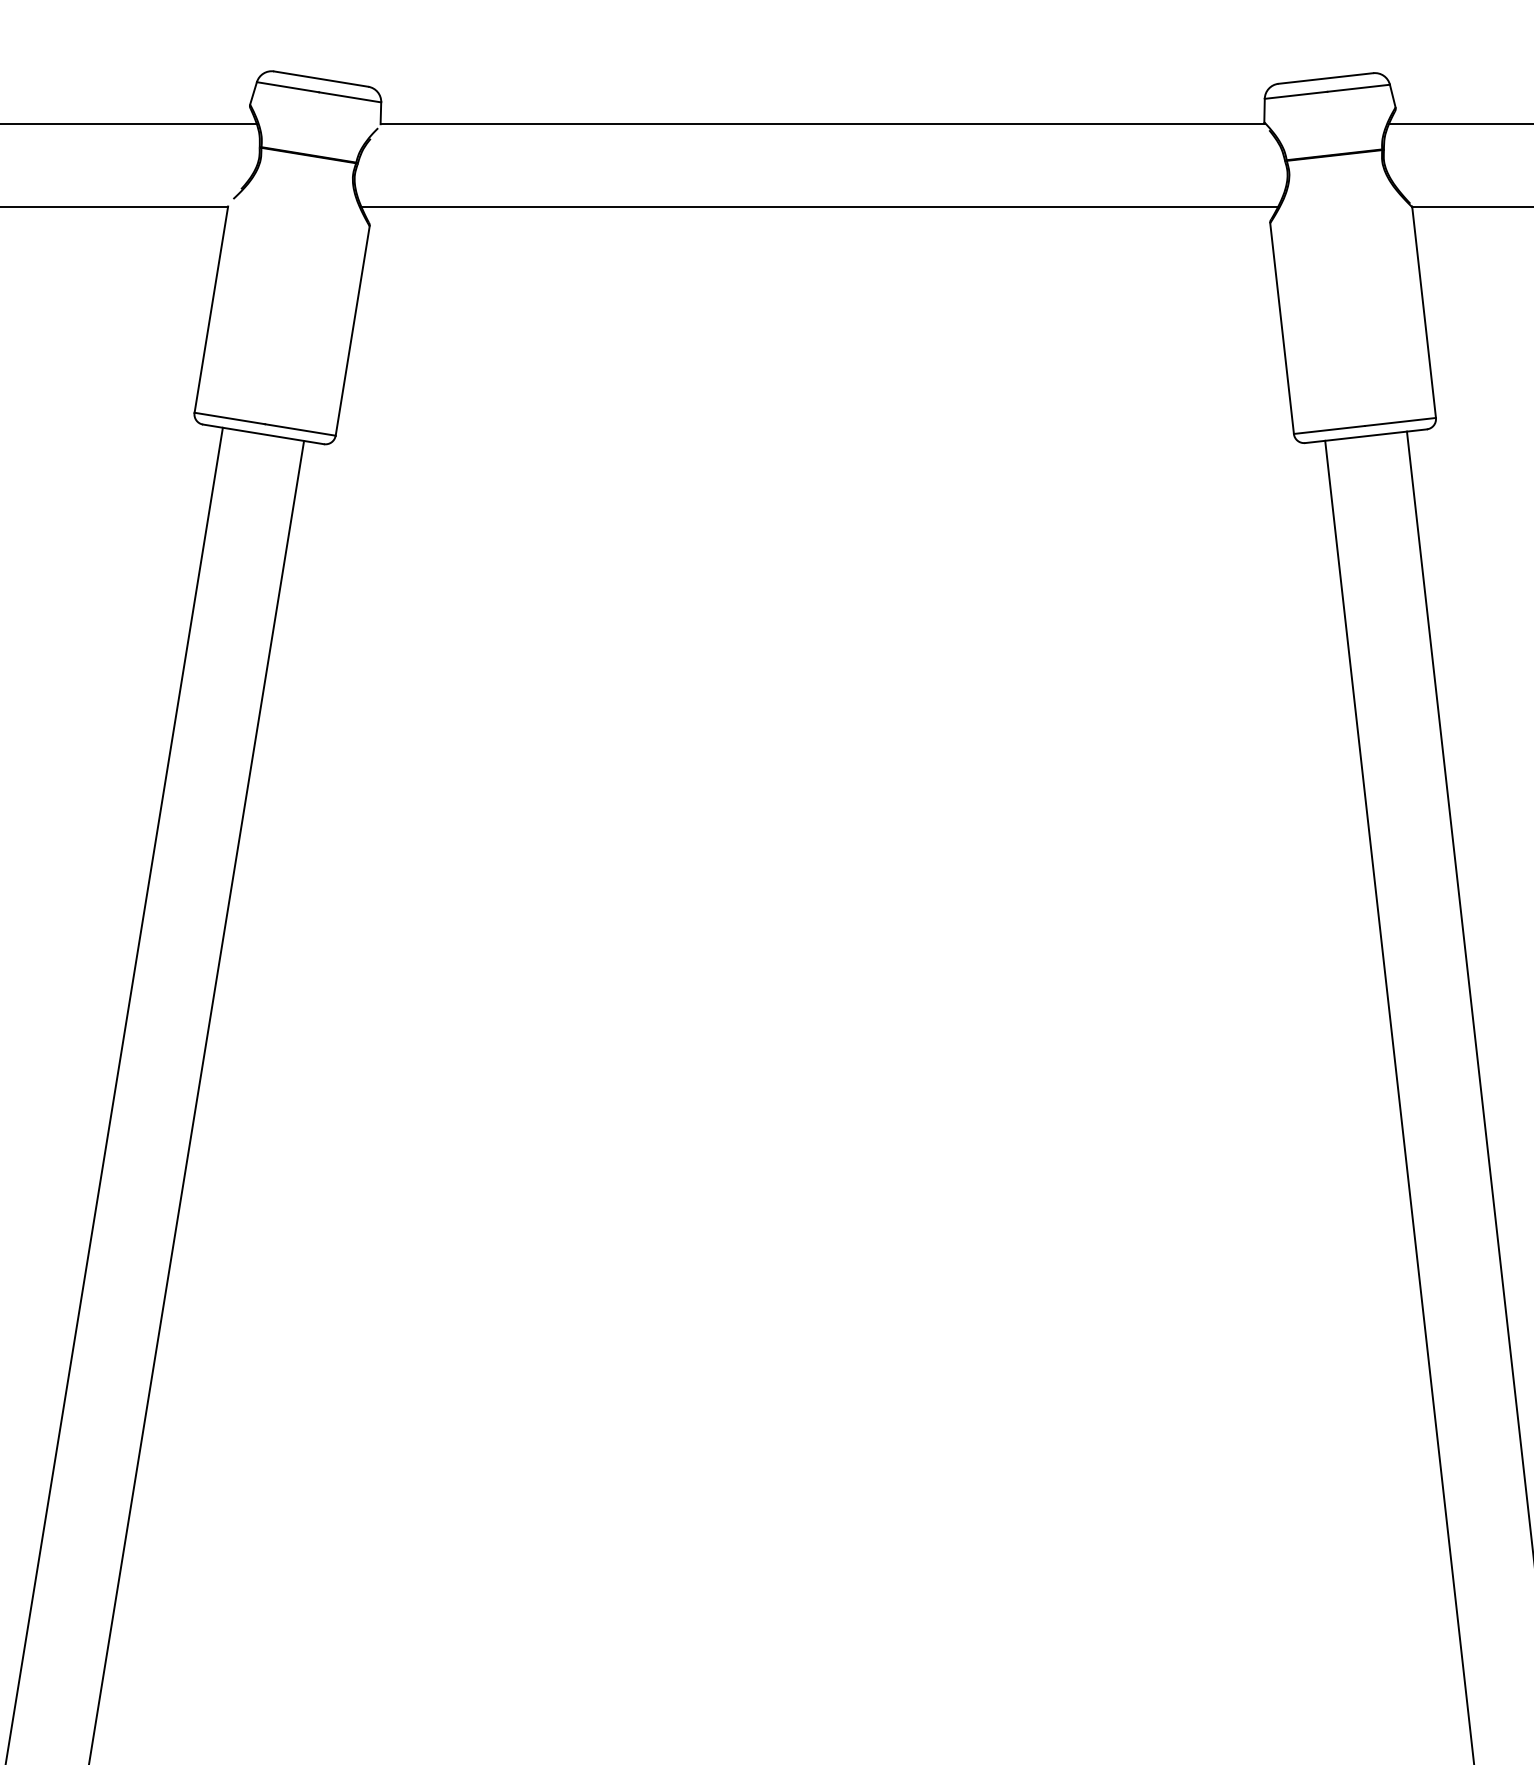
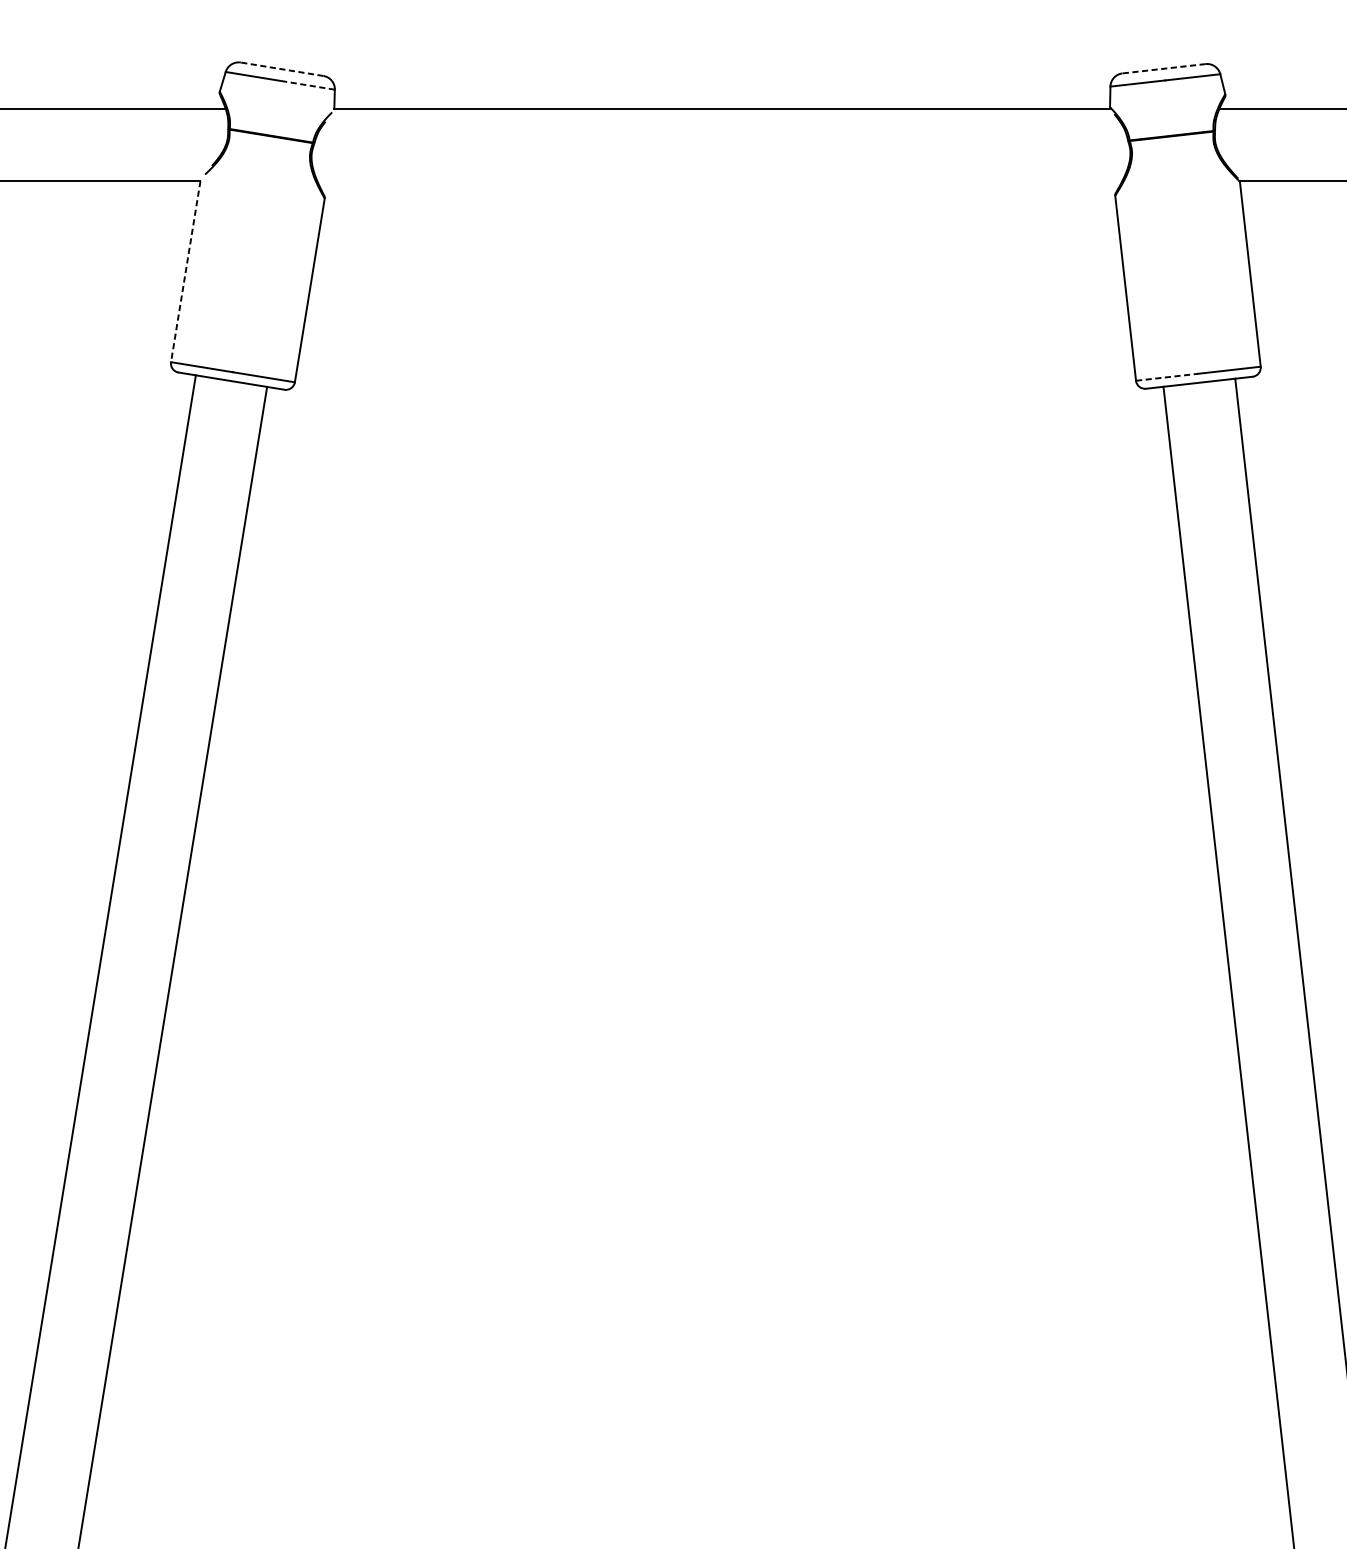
line: (1325, 78) -> (1163, 68), solid -> dashed
line: (321, 79) -> (282, 69), solid -> dashed
line: (349, 97) -> (307, 85), solid -> dashed
line: (819, 206) -> (719, 181), removed
line: (211, 310) -> (185, 272), solid -> dashed
line: (1329, 429) -> (1167, 376), solid -> dashed

